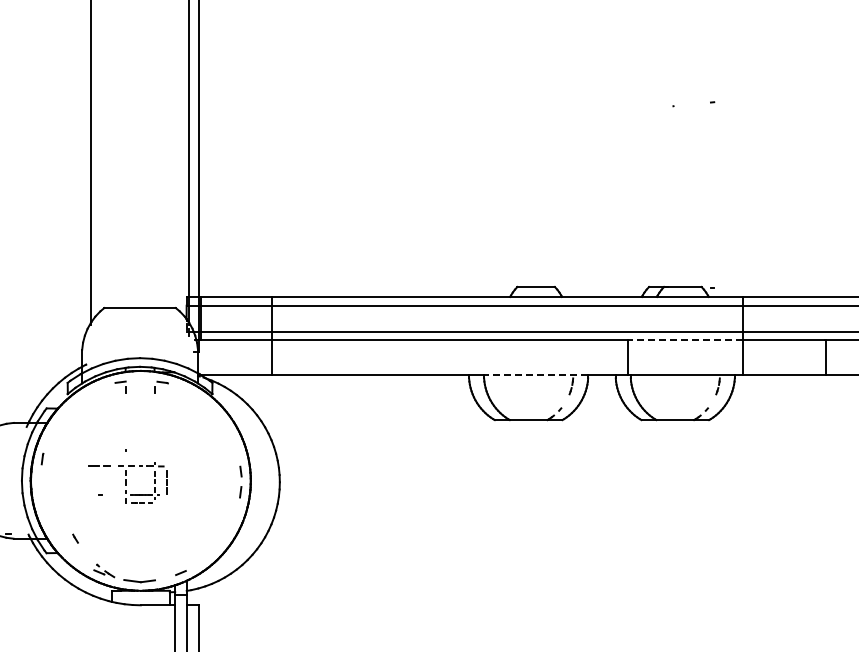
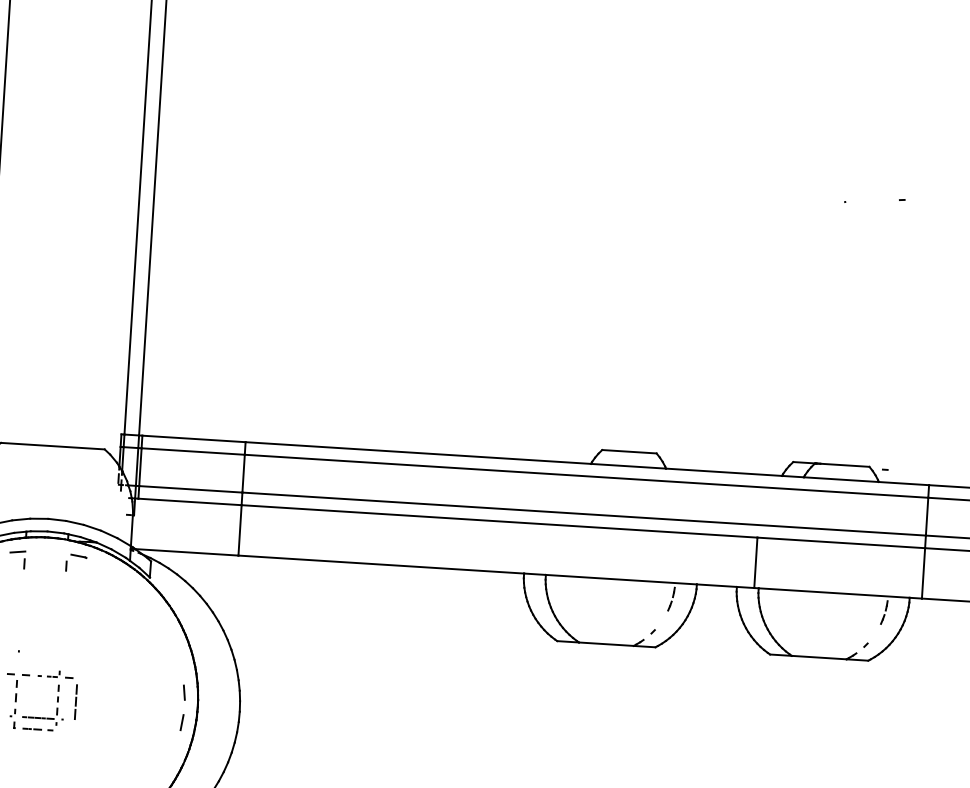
line: (685, 340) -> (841, 543), dashed -> solid
line: (535, 375) -> (620, 580), dashed -> solid

